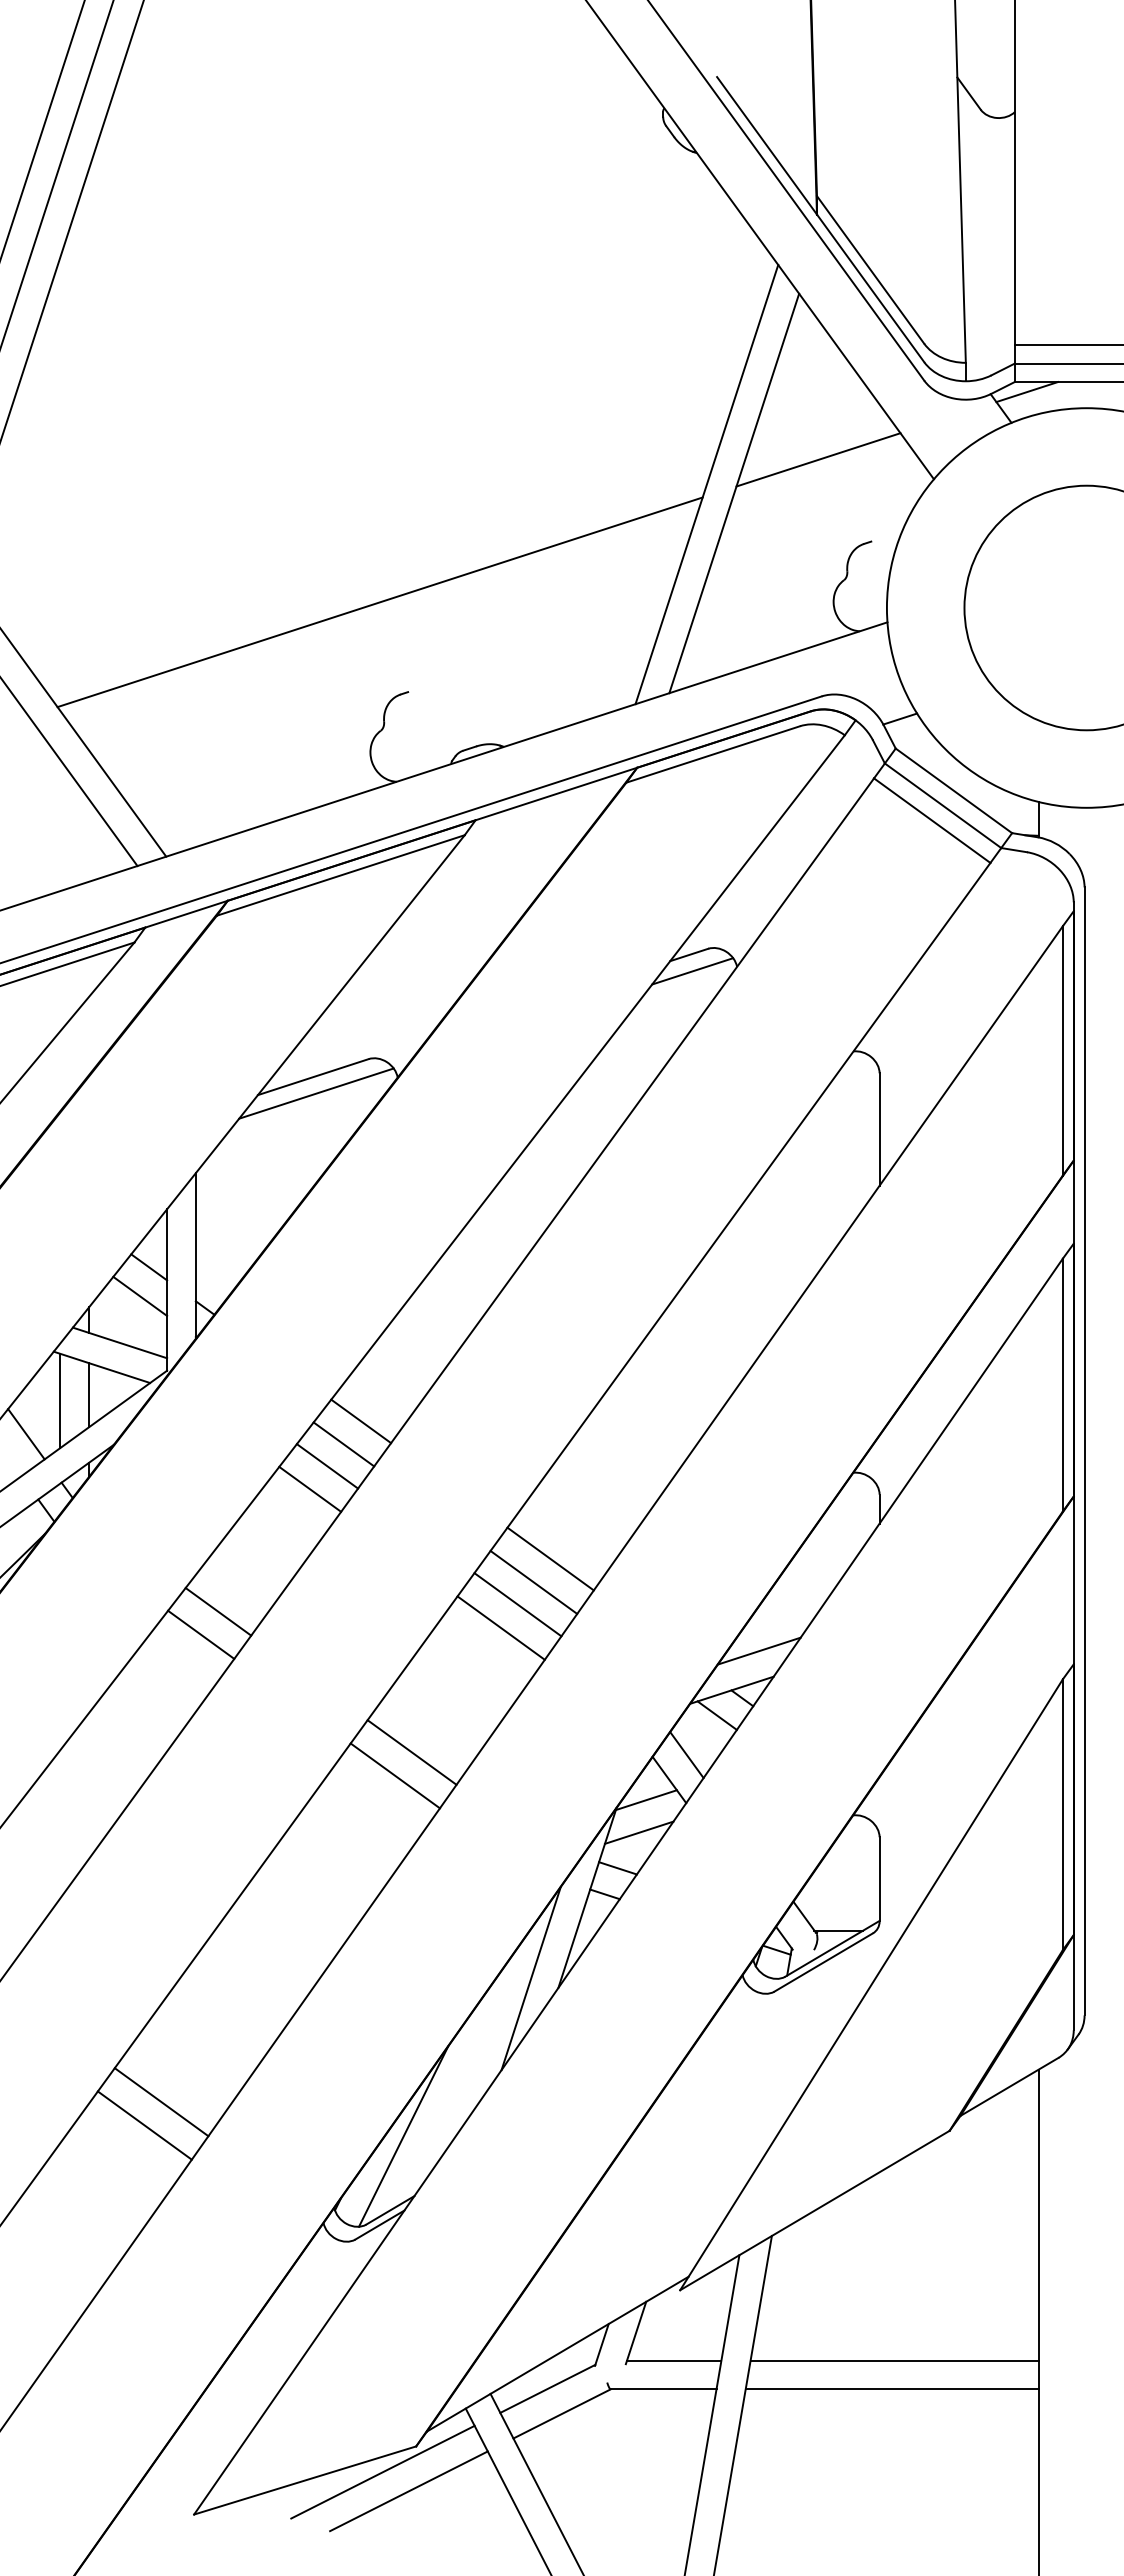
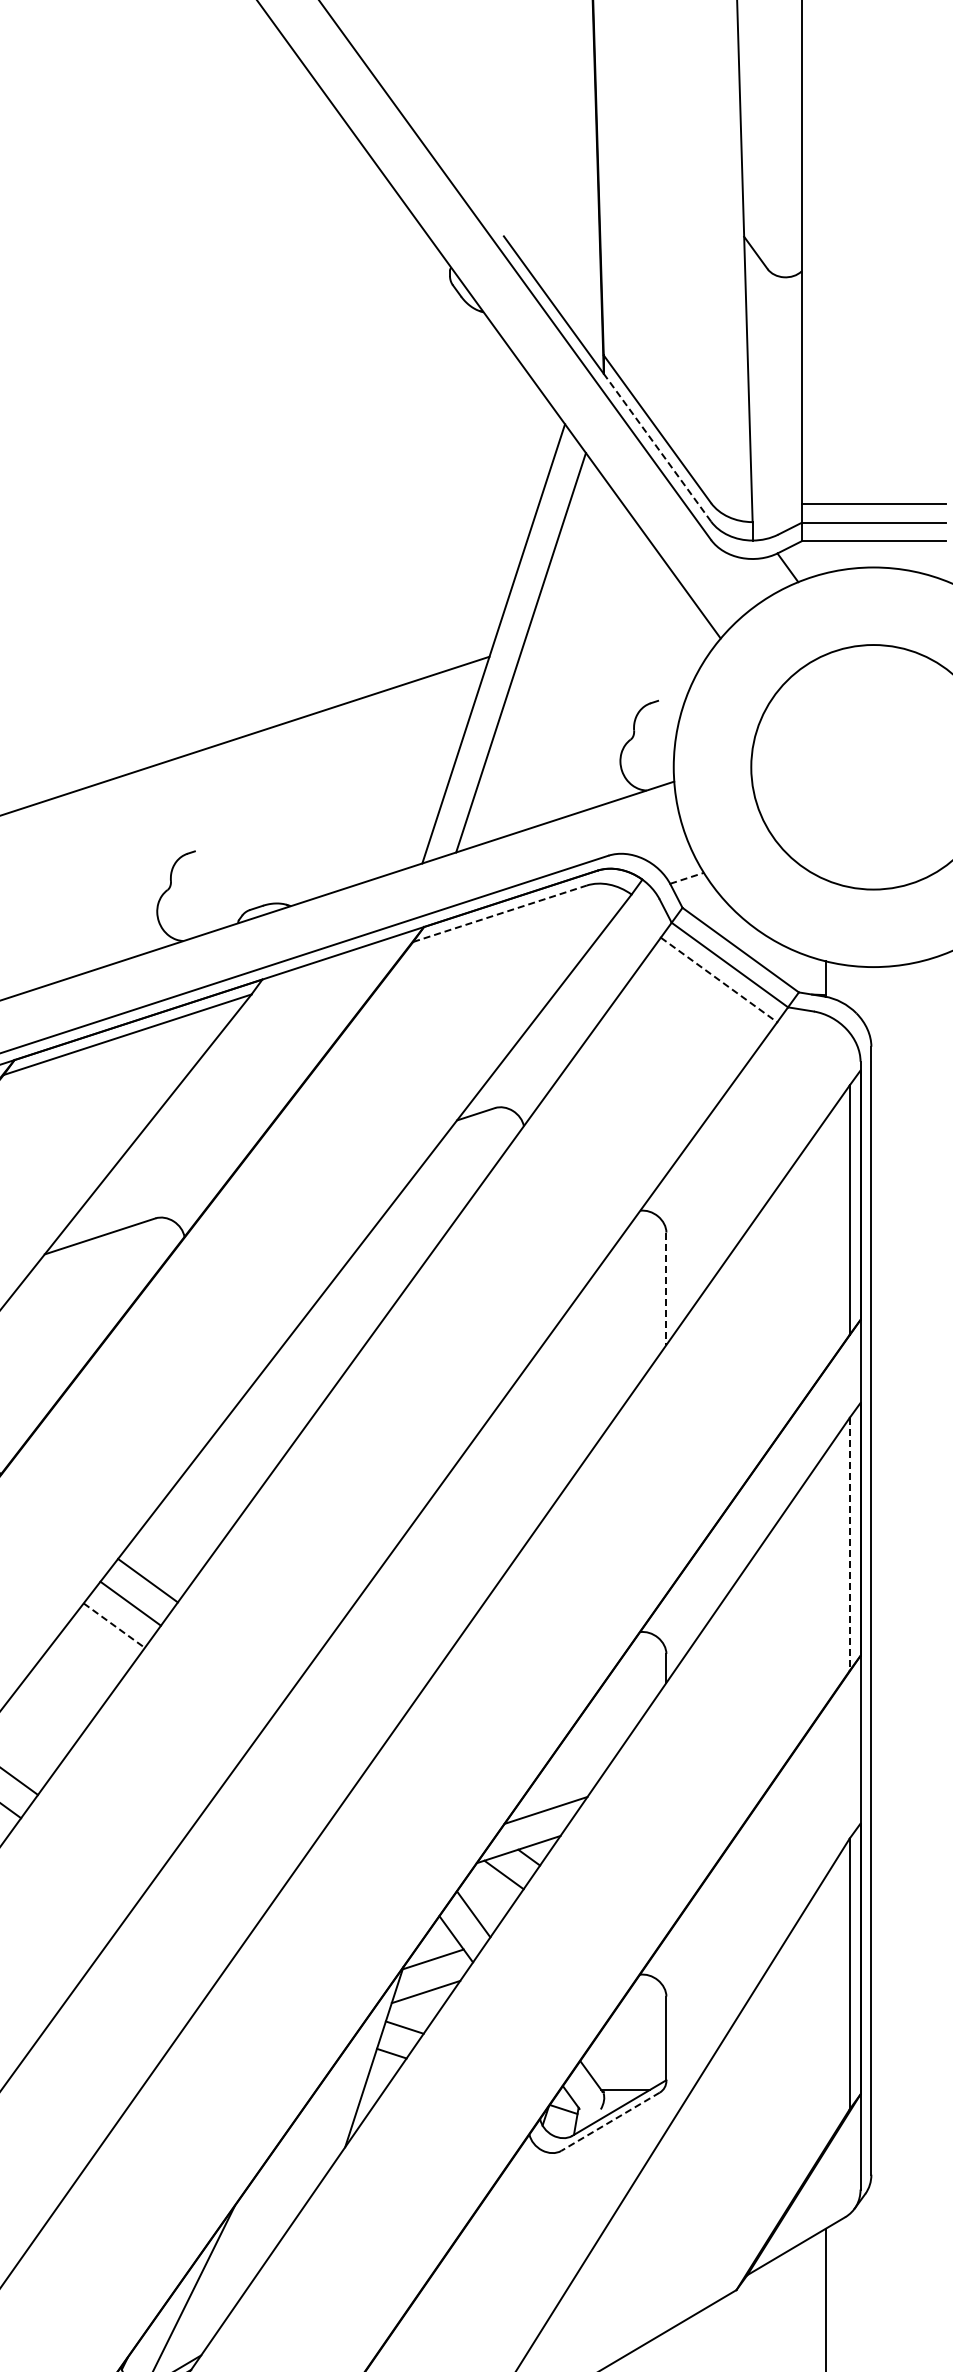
line: (870, 287) -> (657, 446), solid -> dashed
line: (1027, 392) -> (814, 551), removed
line: (818, 459) -> (605, 618), removed
line: (900, 719) -> (687, 878), solid -> dashed
line: (713, 754) -> (500, 913), solid -> dashed
line: (932, 820) -> (719, 979), solid -> dashed
line: (692, 971) -> (479, 1130), removed
line: (316, 1093) -> (103, 1252), removed
line: (879, 1130) -> (666, 1289), solid -> dashed
line: (1062, 1385) -> (849, 1544), solid -> dashed
line: (327, 1466) -> (114, 1625), solid -> dashed
line: (310, 1488) -> (97, 1647), removed
line: (550, 1558) -> (337, 1717), removed
line: (533, 1581) -> (320, 1740), removed
line: (517, 1604) -> (304, 1763), removed
line: (500, 1627) -> (287, 1786), removed
line: (411, 1752) -> (198, 1911), removed
line: (394, 1775) -> (181, 1934), removed
line: (823, 1962) -> (610, 2121), solid -> dashed
line: (530, 1978) -> (317, 2137), removed

